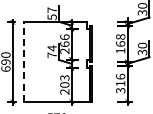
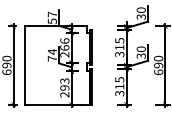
text: (120, 43) -> (119, 47), 168 -> 315
line: (23, 62) -> (24, 65), dashed -> solid
text: (120, 76) -> (119, 79), 316 -> 315
text: (64, 84) -> (64, 87), 203 -> 293

